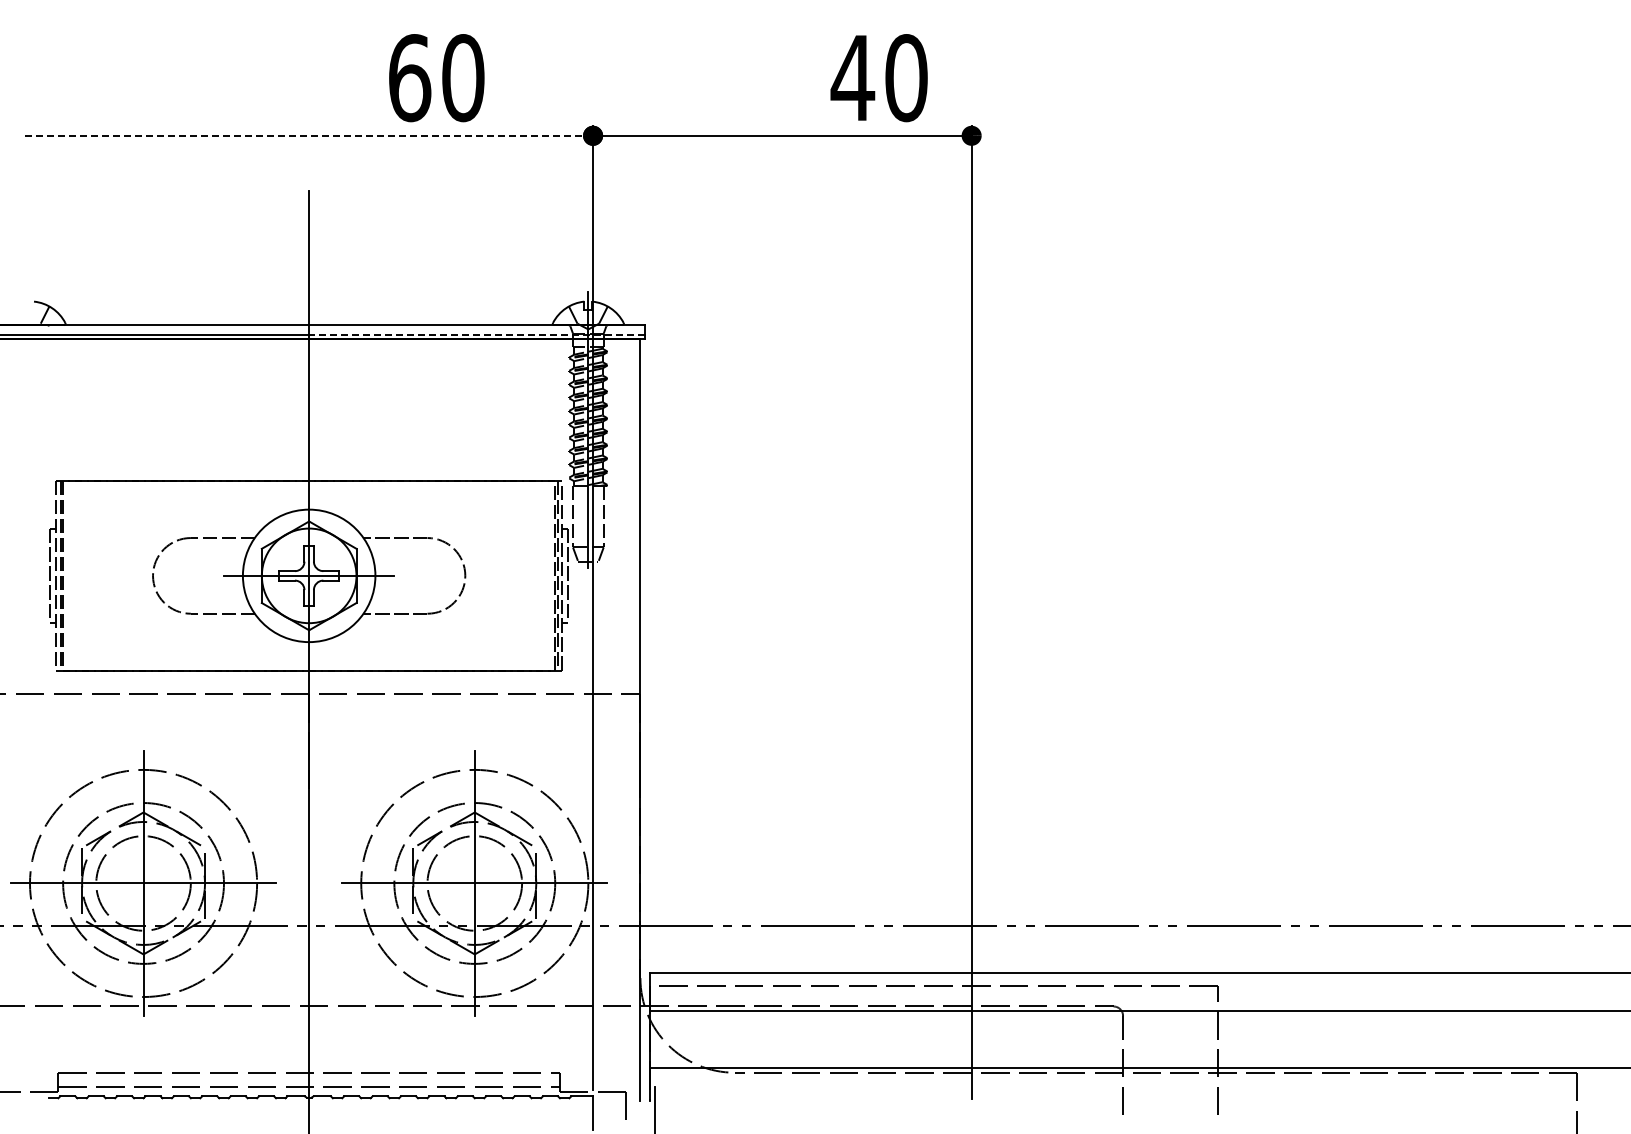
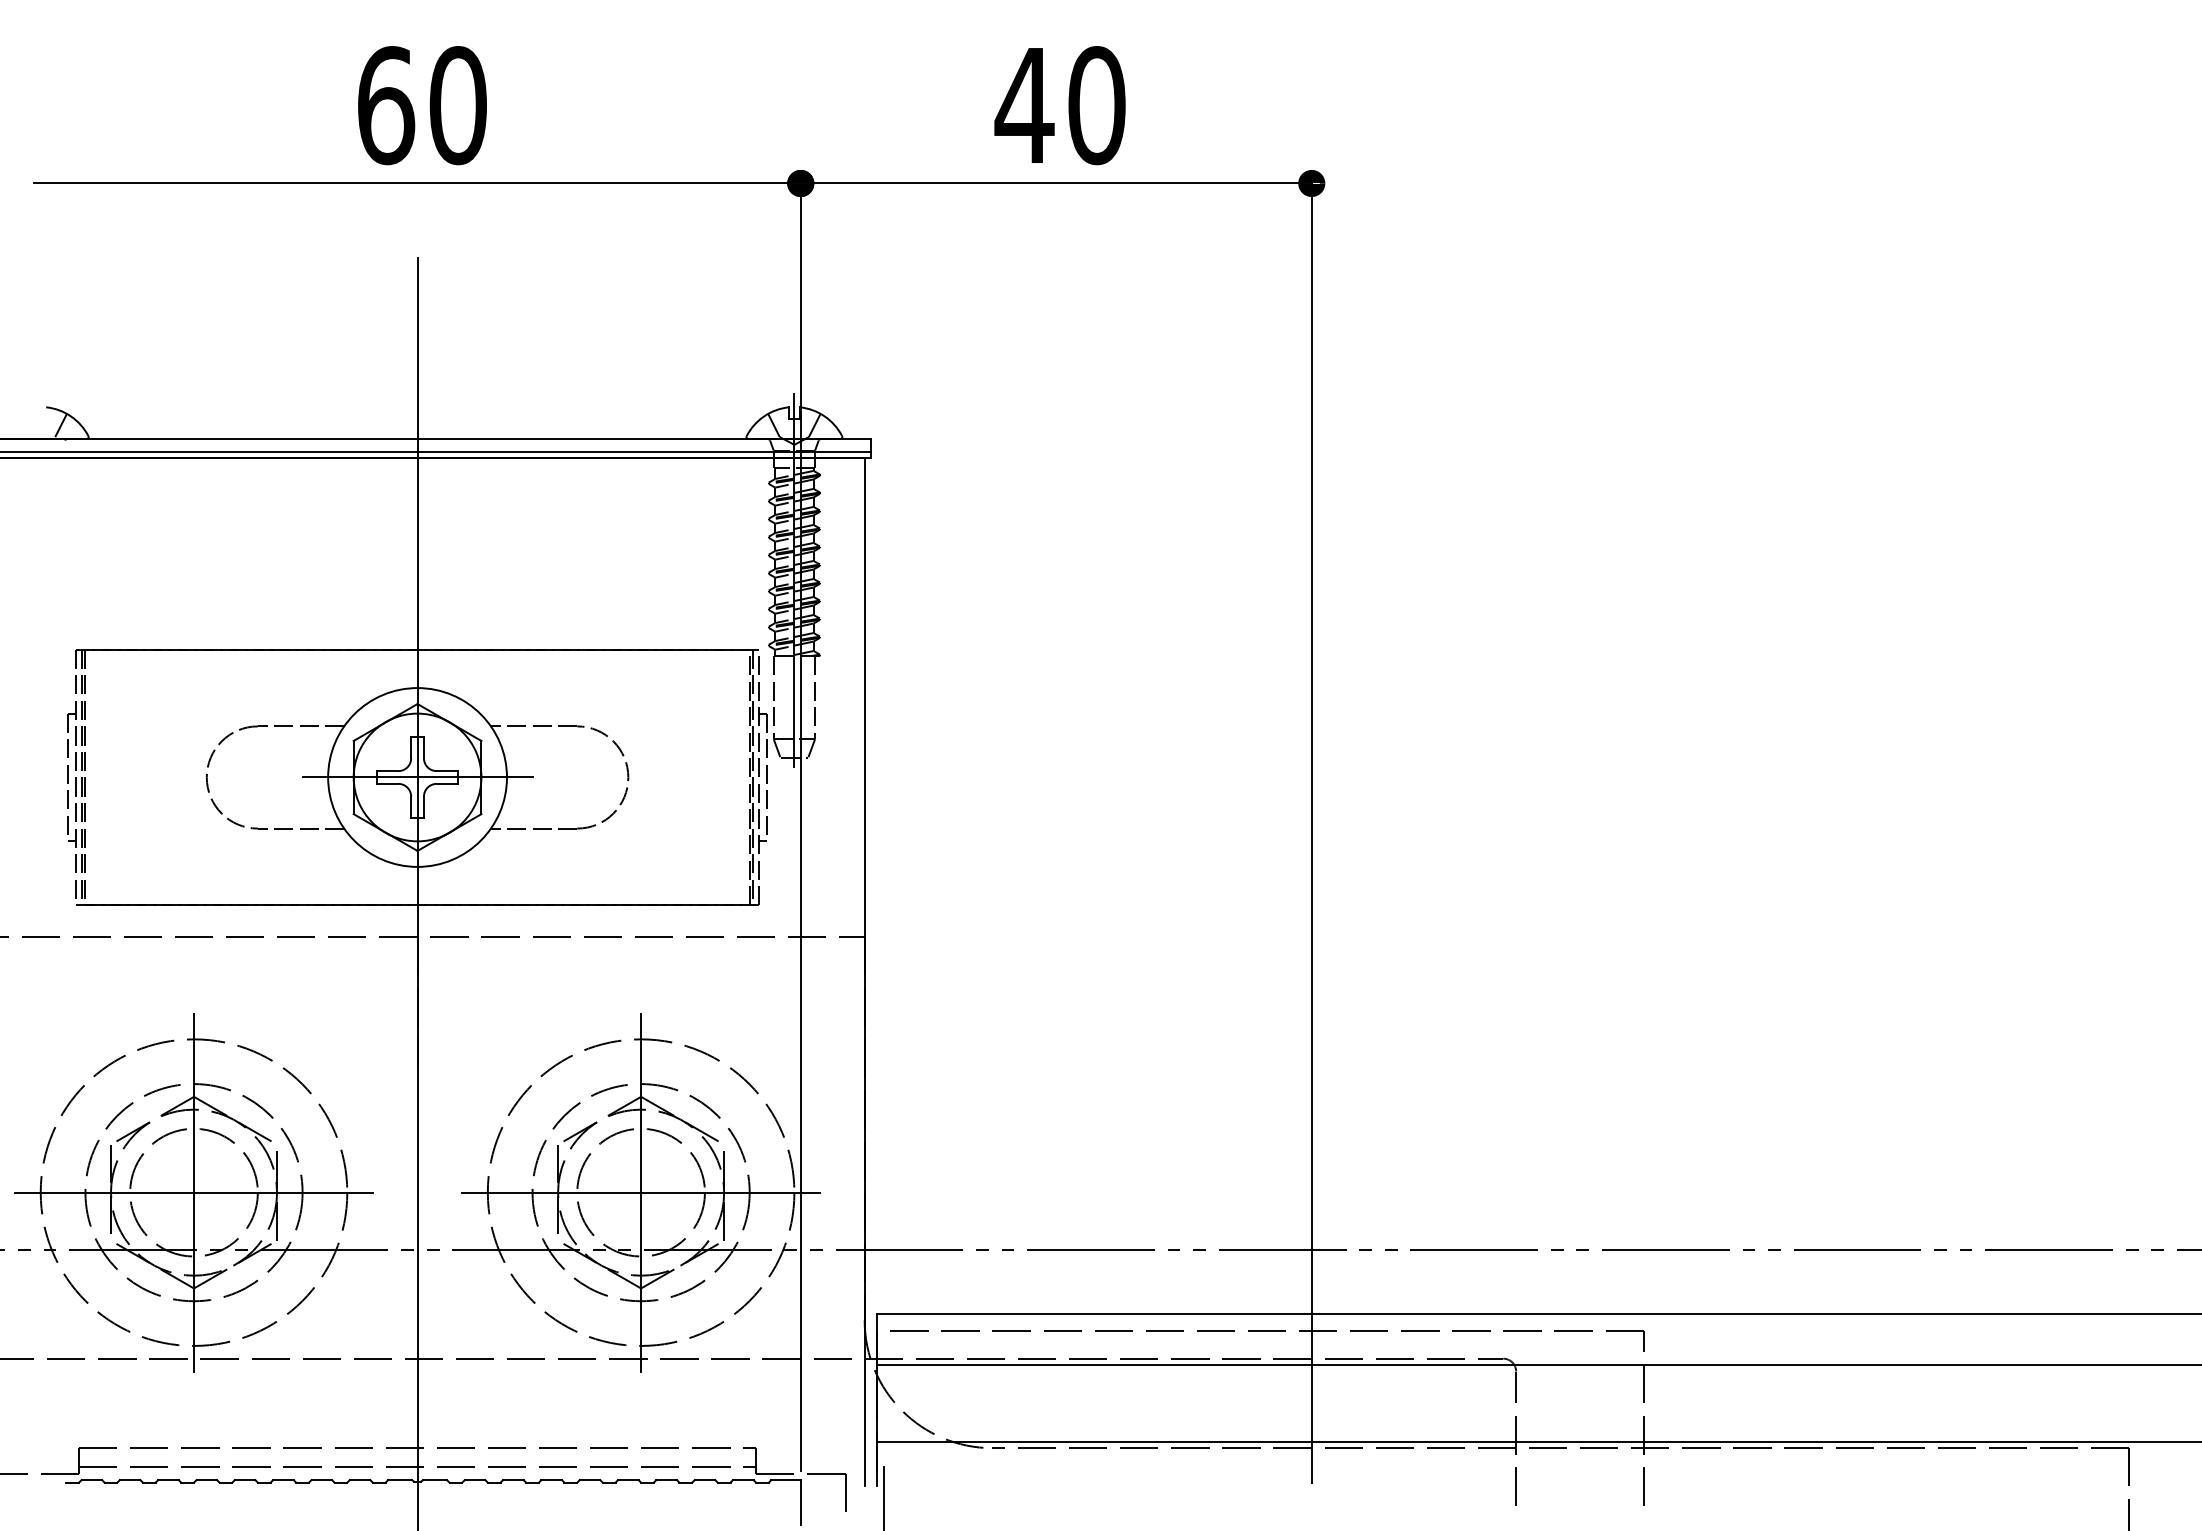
text: (436, 78) -> (422, 106), moved
text: (878, 78) -> (1059, 106), moved
line: (309, 135) -> (418, 183), dashed -> solid
line: (477, 334) -> (644, 451), dashed -> solid

